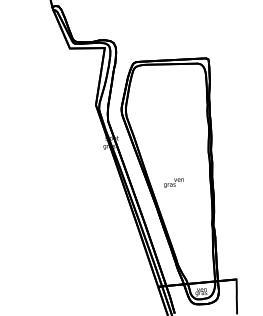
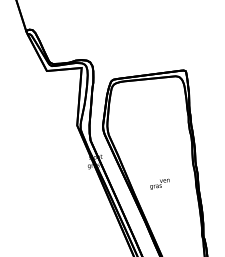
text: (173, 182) -> (159, 183), moved

